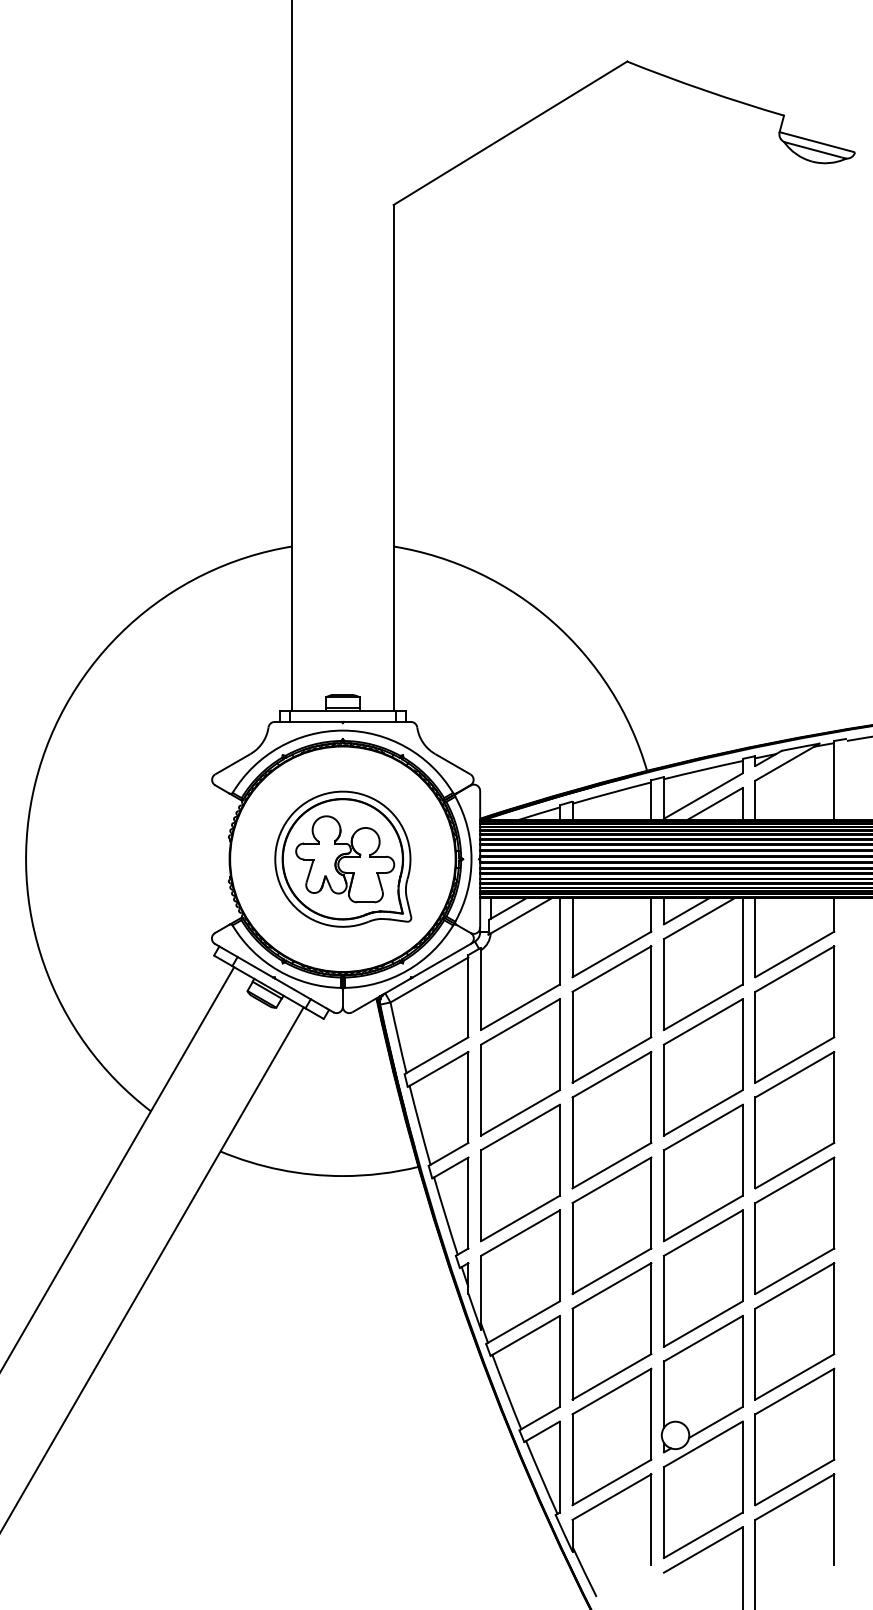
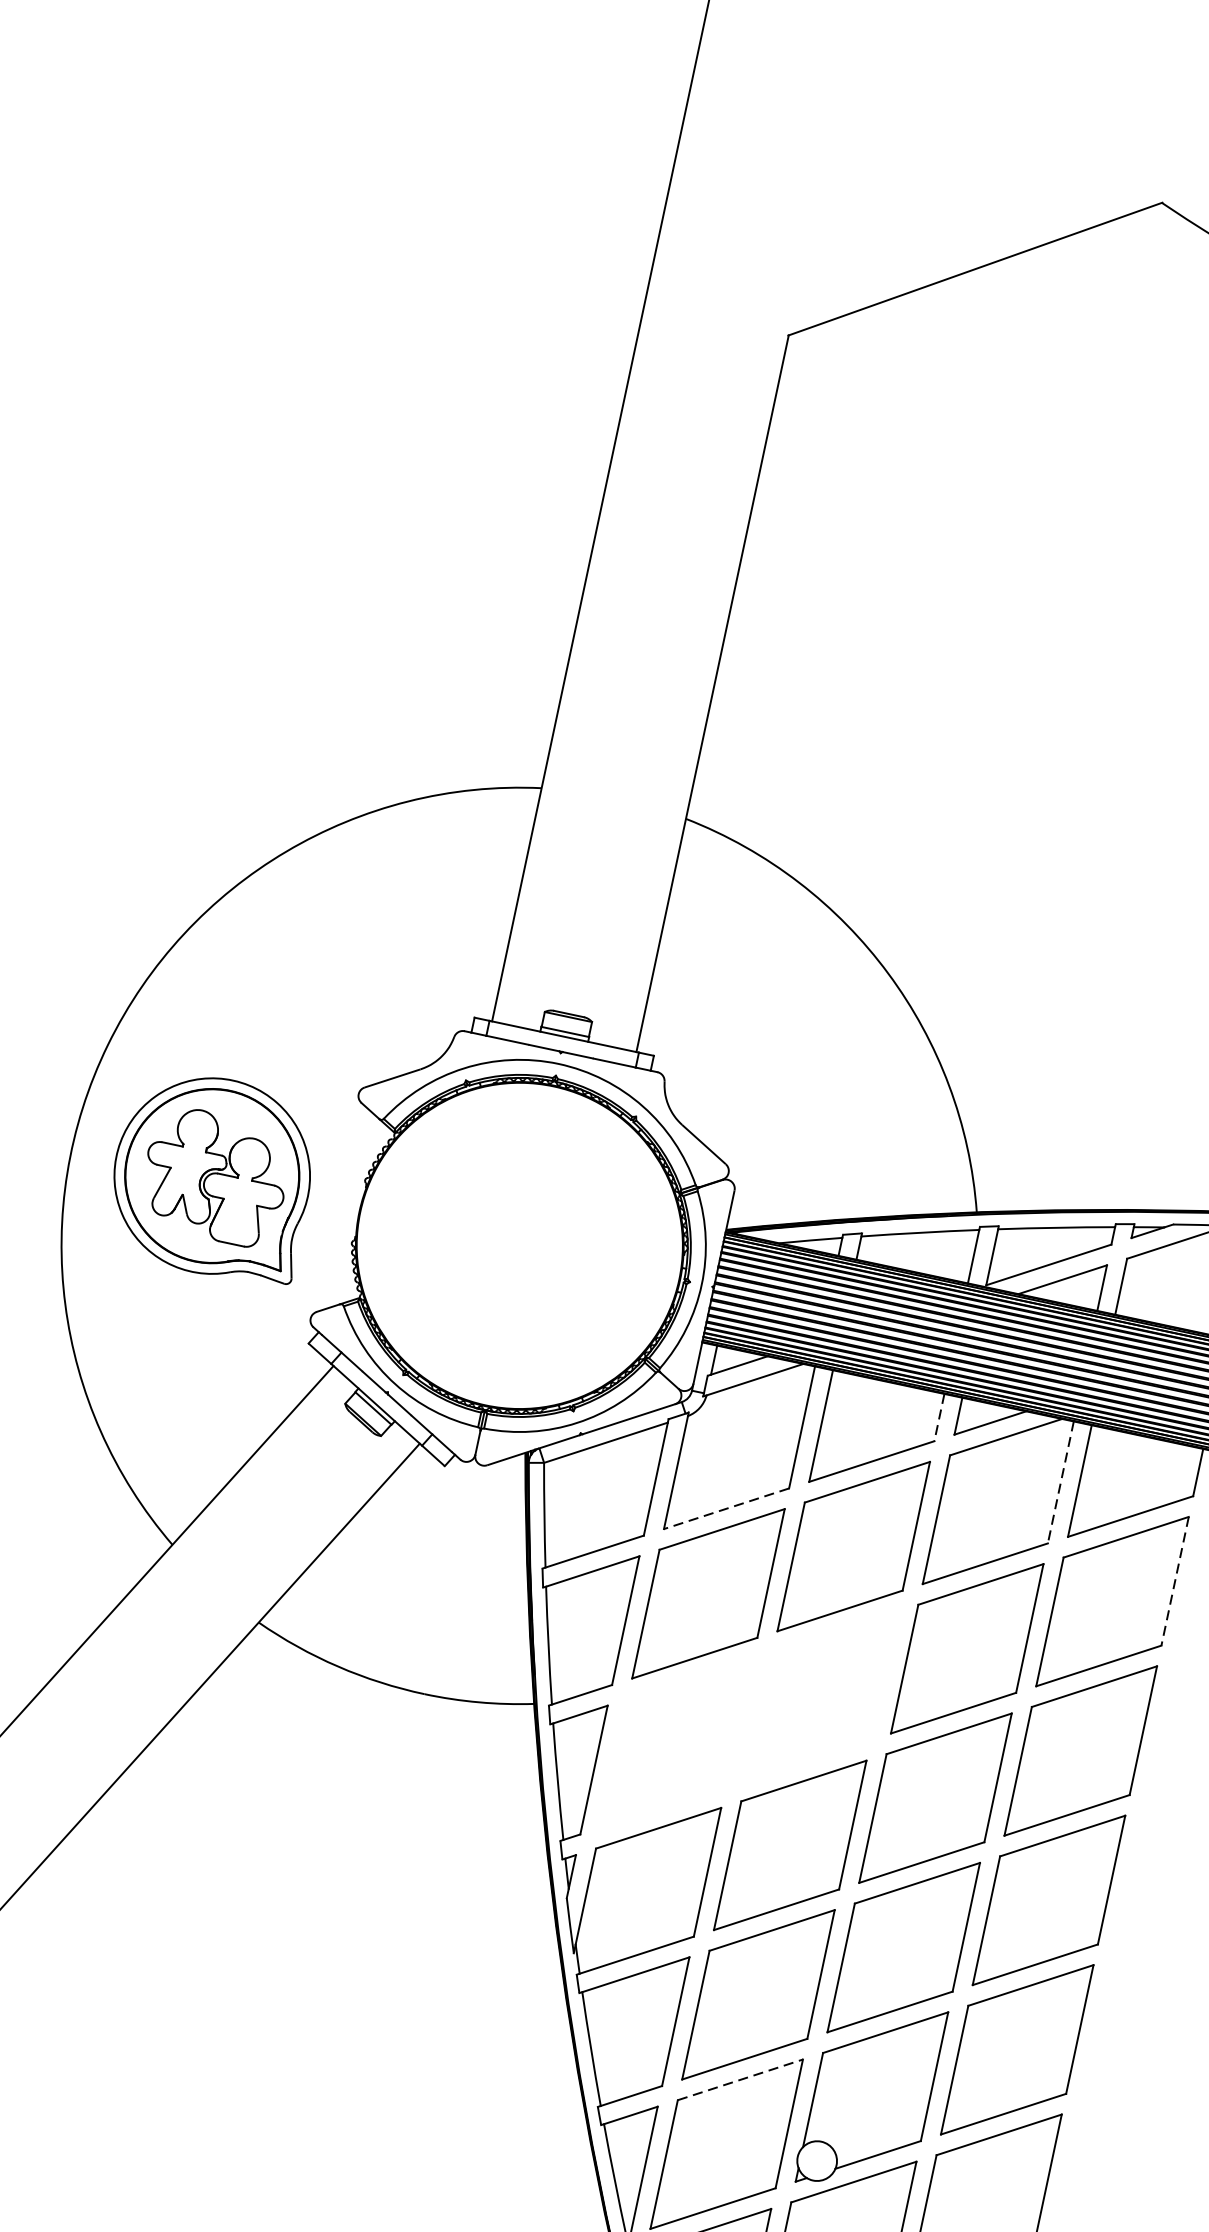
part: (343, 858) -> (213, 1175), moved
line: (651, 915) -> (939, 1418), solid -> dashed
line: (742, 941) -> (1060, 1482), solid -> dashed
line: (834, 992) -> (1175, 1582), solid -> dashed
line: (520, 1007) -> (726, 1509), solid -> dashed
part: (611, 1119) -> (821, 1694), removed
part: (520, 1172) -> (676, 1742), removed
line: (612, 1391) -> (741, 2080), solid -> dashed

